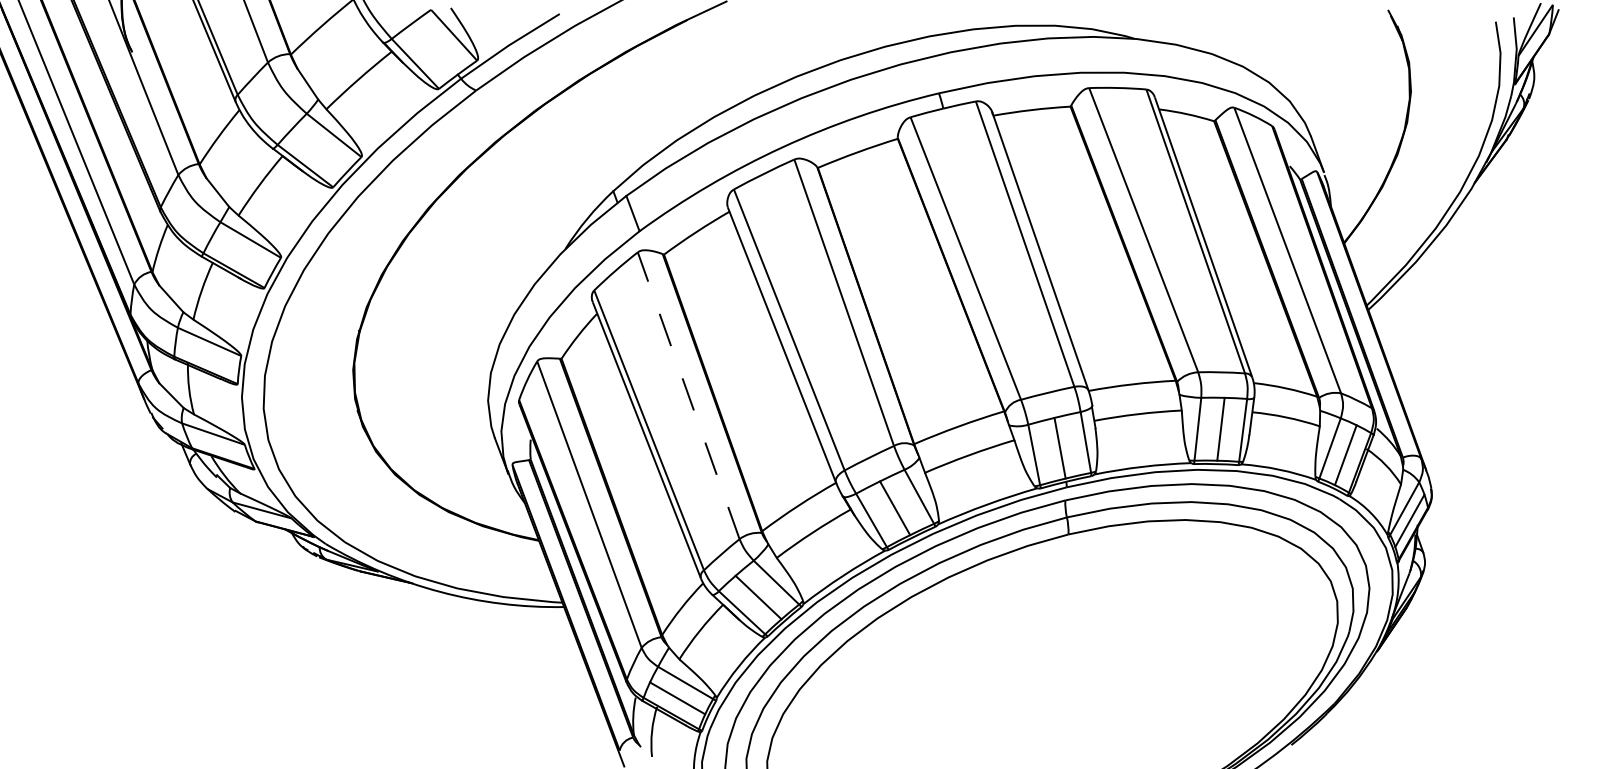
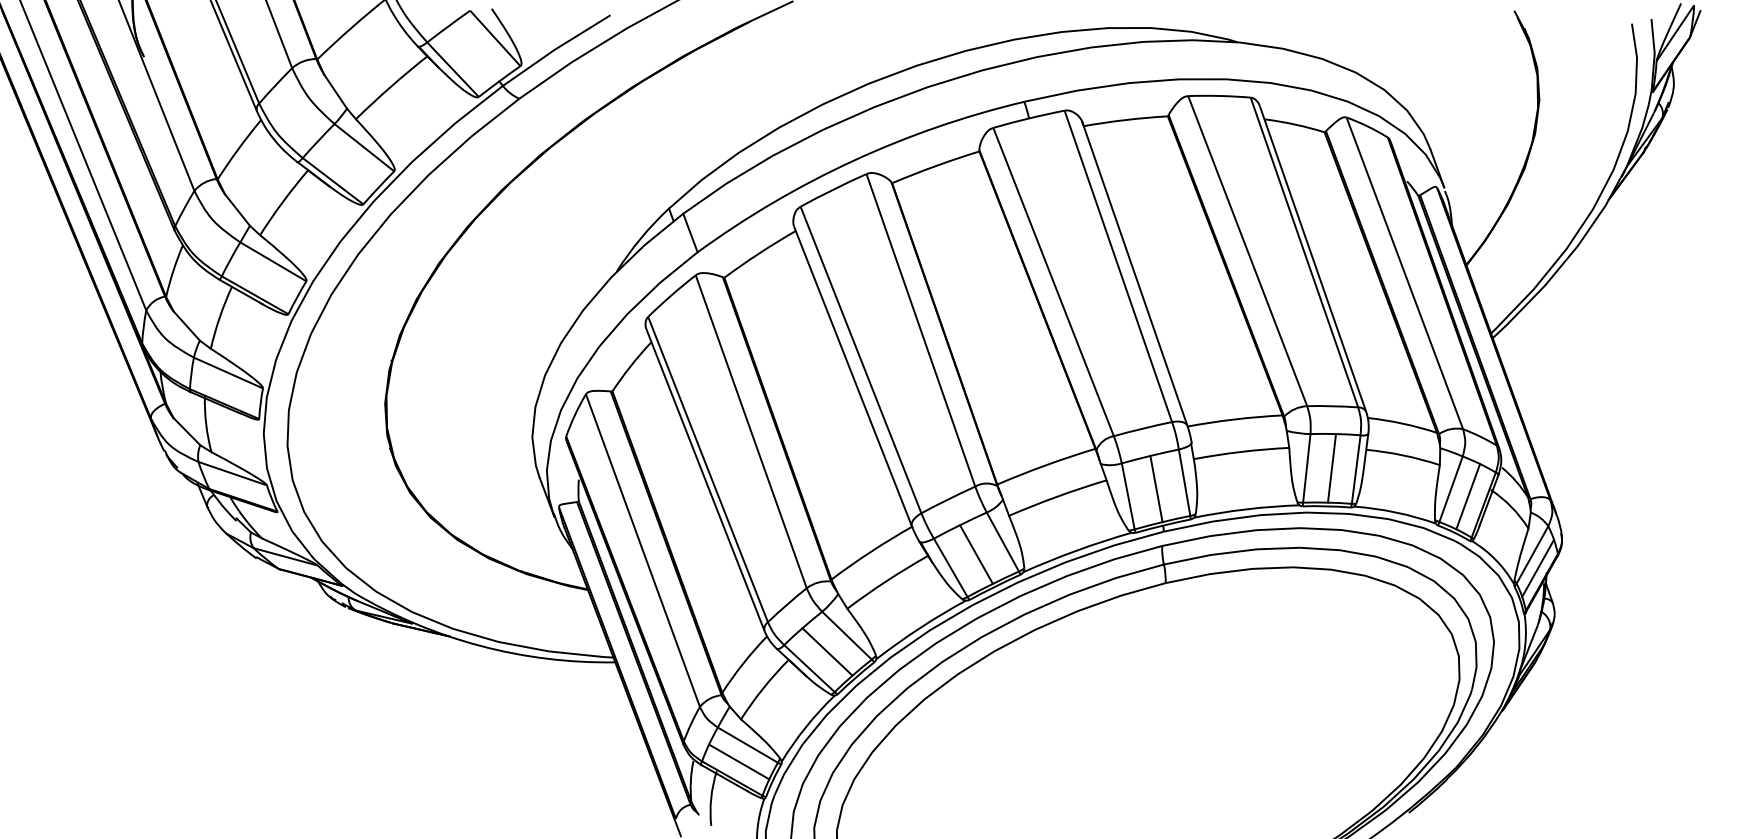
line: (688, 394) -> (750, 430), dashed -> solid

